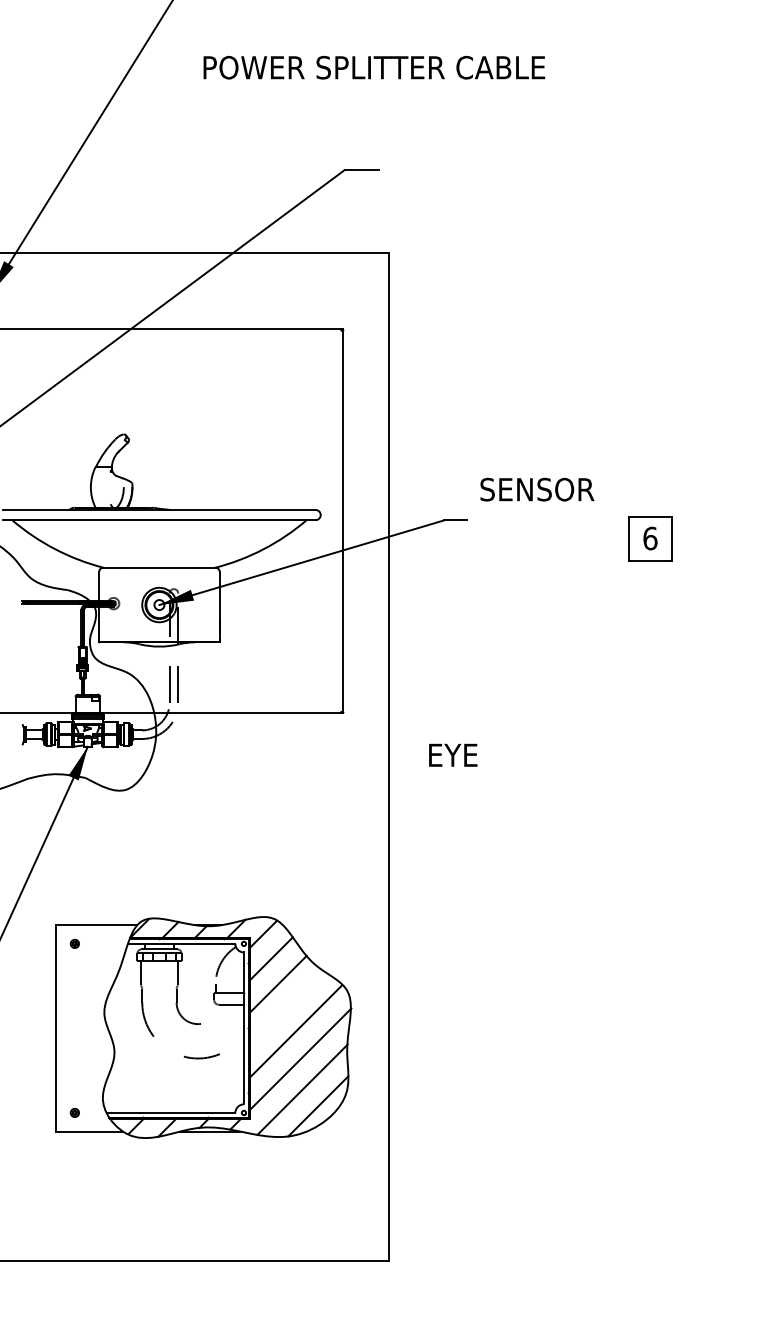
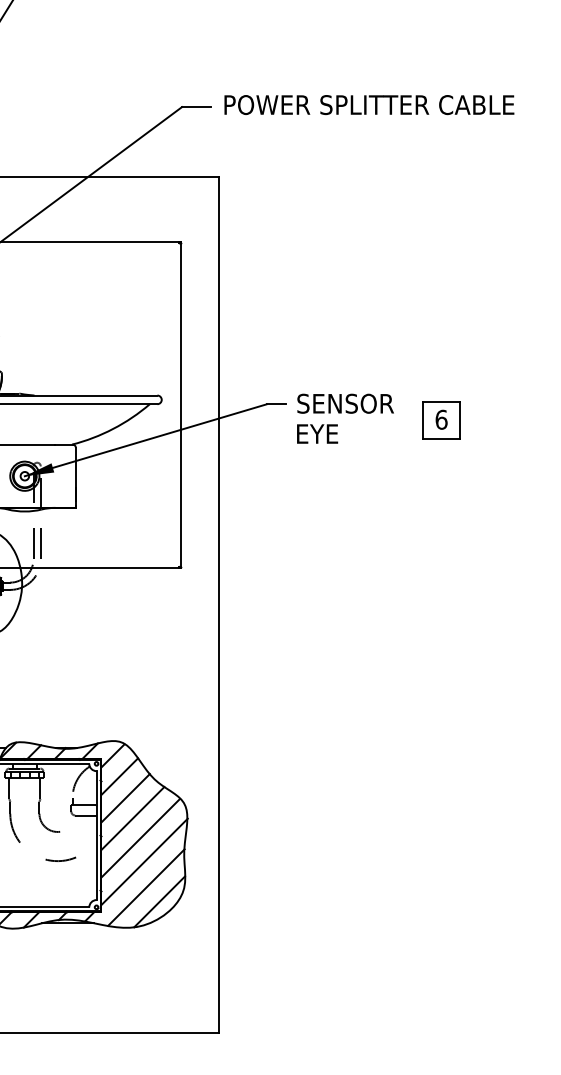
text: (374, 67) -> (369, 104), moved
text: (537, 489) -> (345, 403), moved
text: (453, 754) -> (317, 433), moved
line: (286, 1008) -> (132, 818), added

